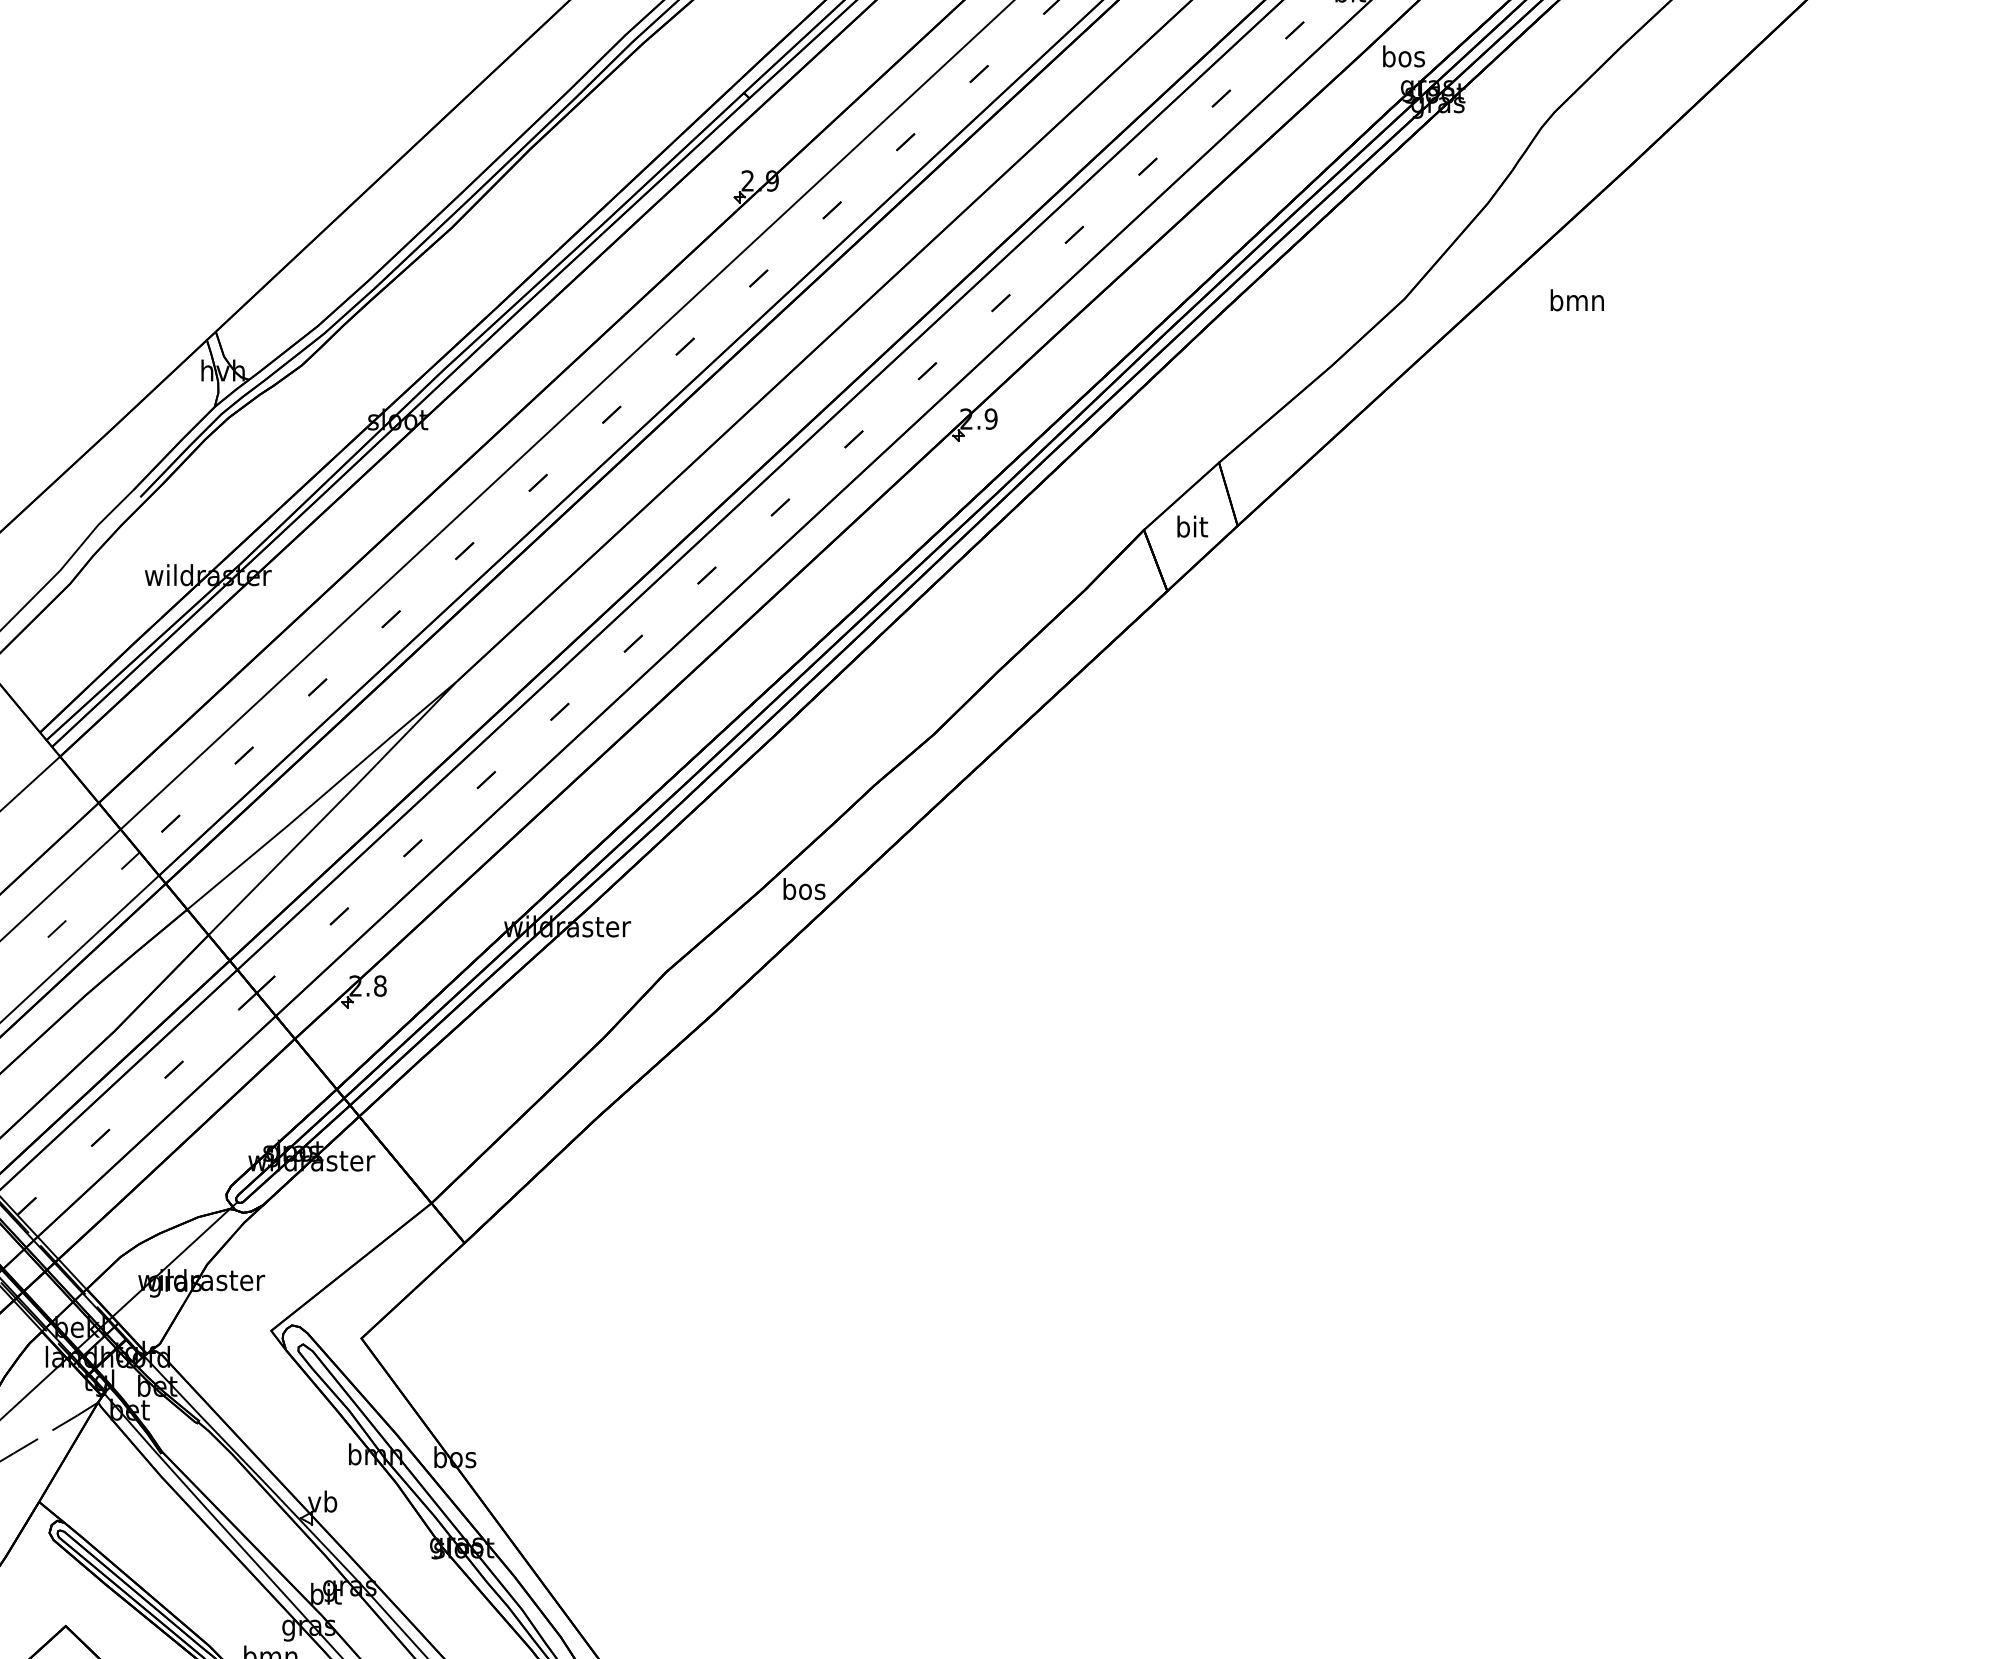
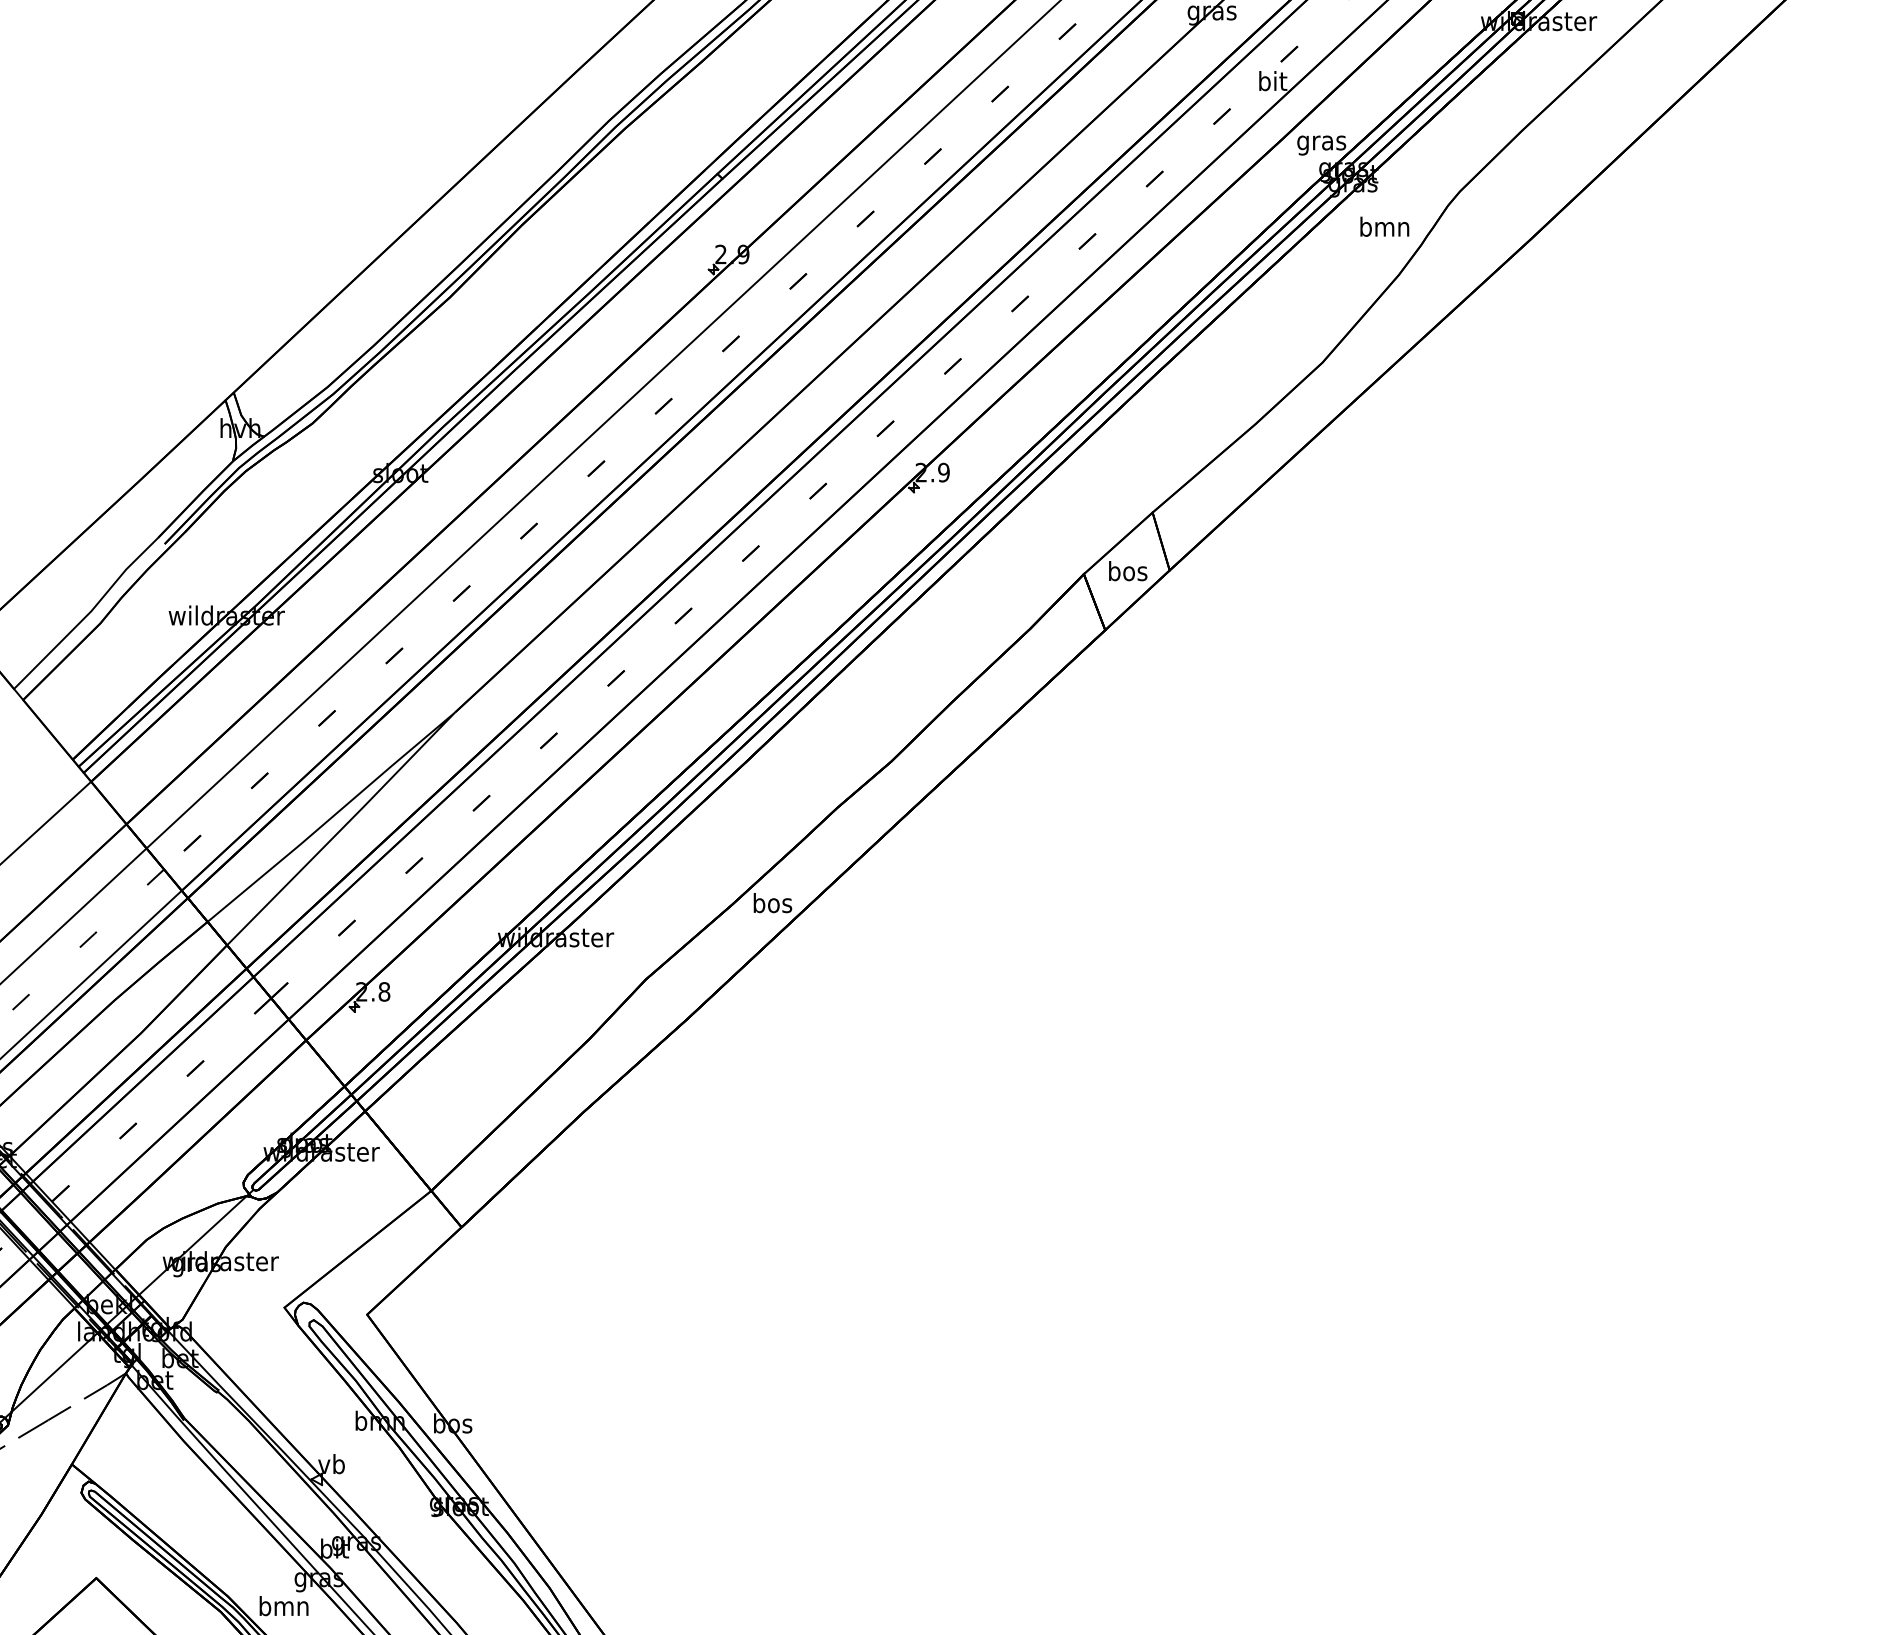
text: (1403, 58) -> (1321, 142), bos -> gras
text: (1577, 299) -> (1384, 226), moved
text: (1192, 527) -> (1128, 571), bit -> bos

